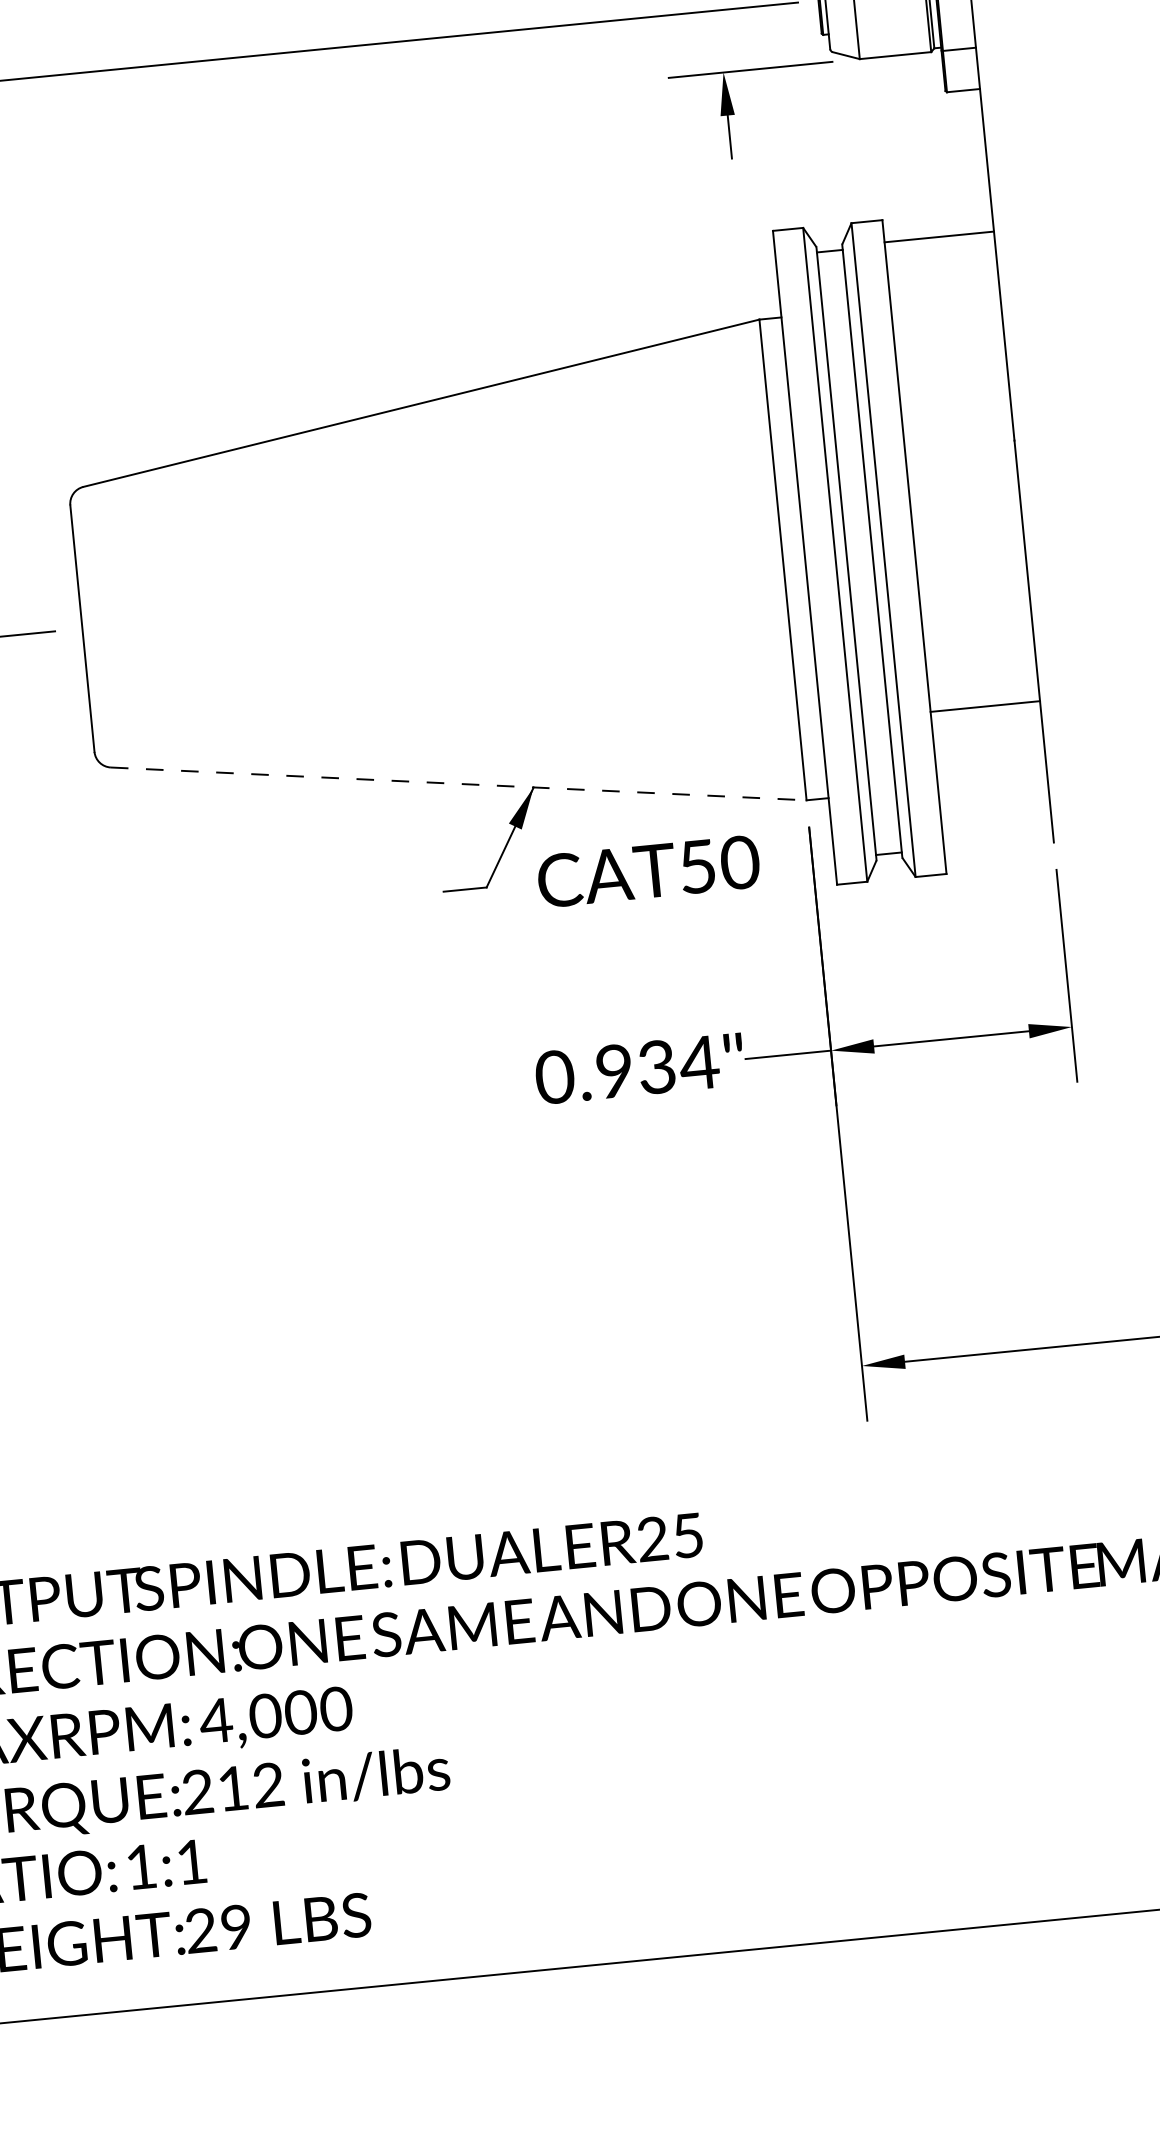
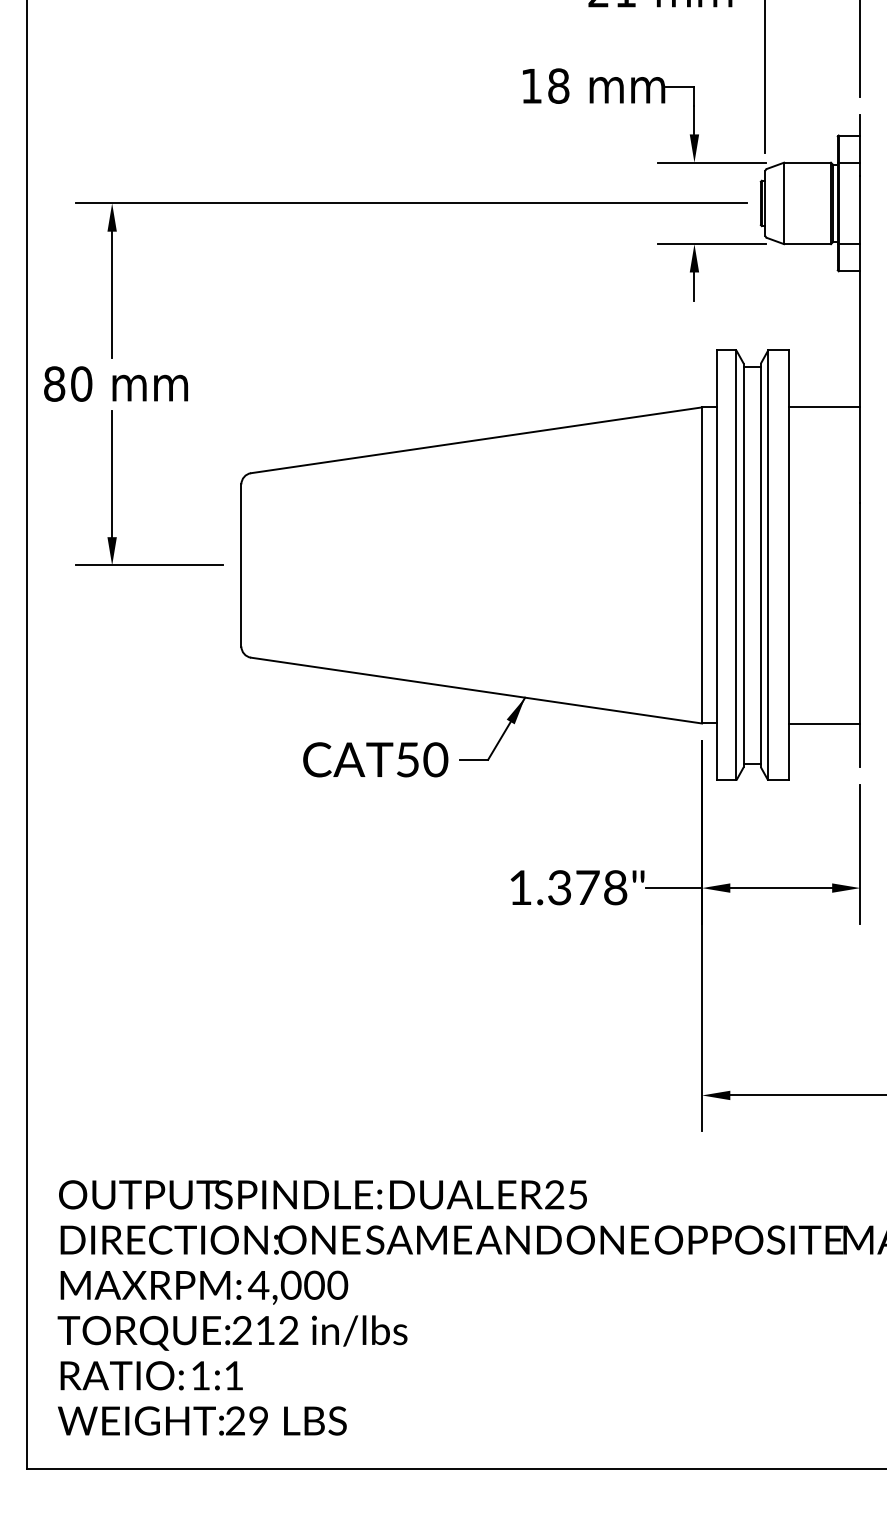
line: (939, 237) -> (824, 407), moved
line: (985, 706) -> (824, 723), moved
line: (458, 783) -> (476, 690), dashed -> solid
text: (648, 871) -> (375, 759), moved
text: (627, 1069) -> (568, 887), 0.934" -> 1.378"

